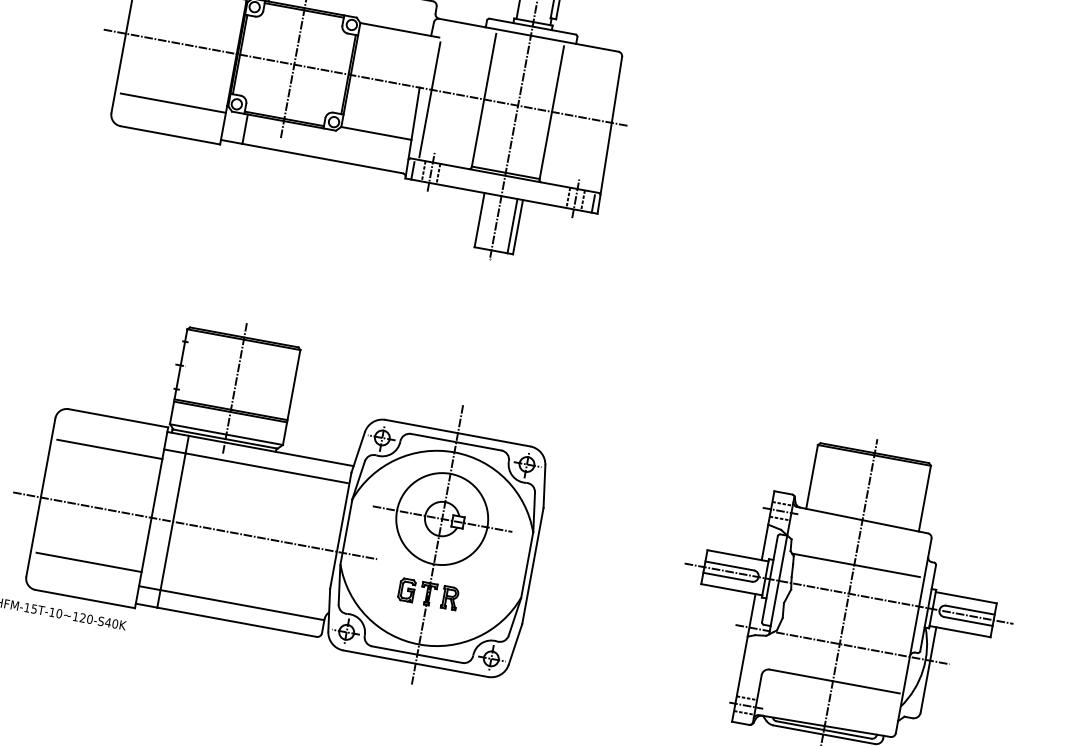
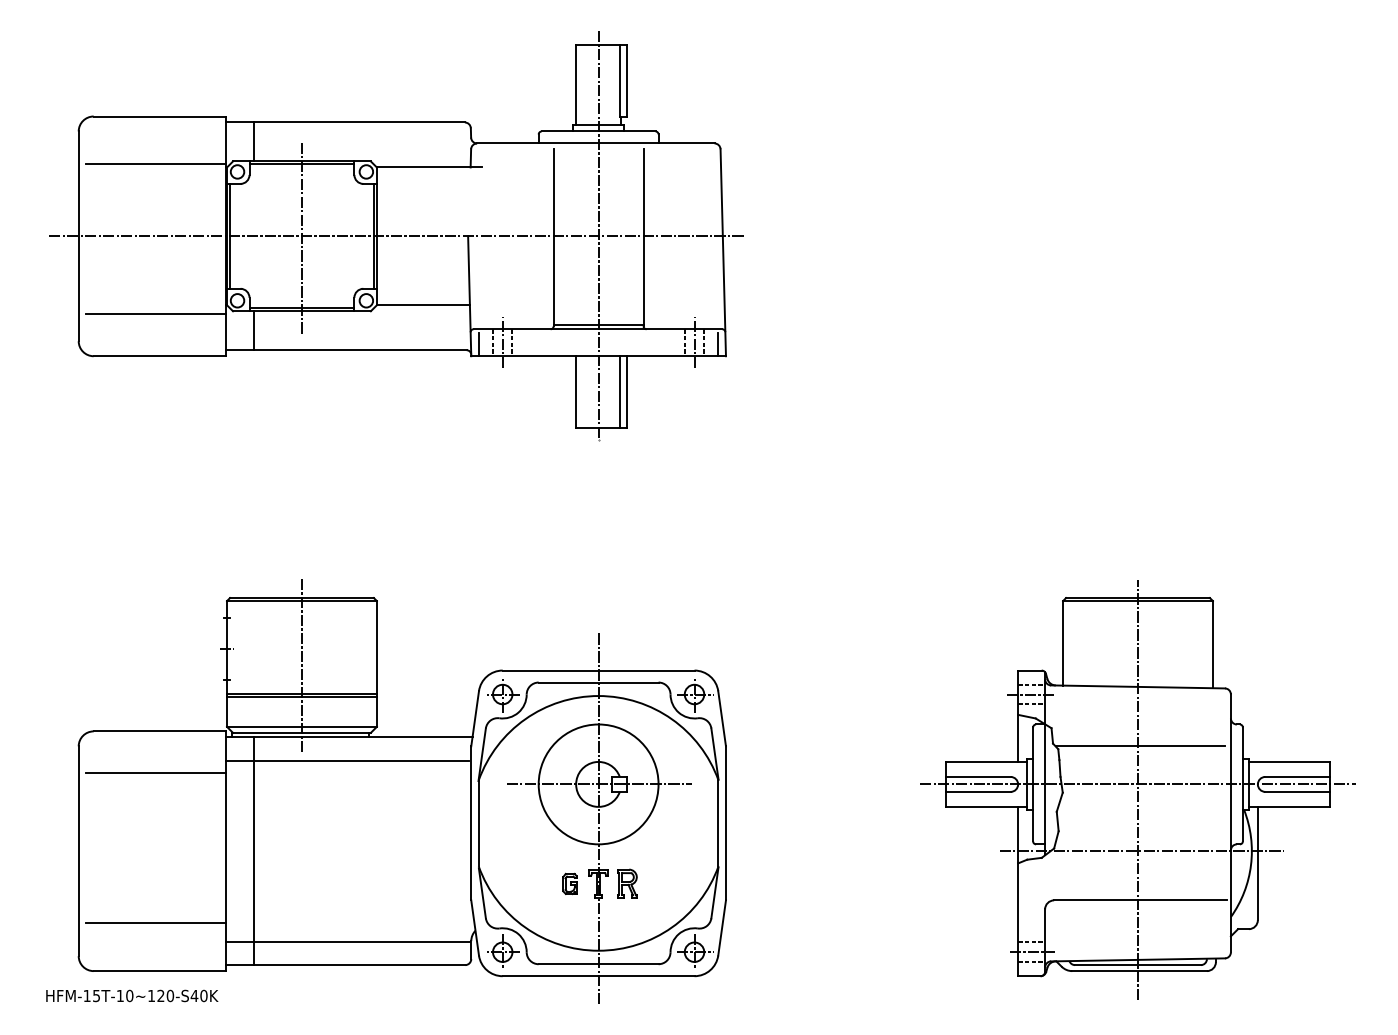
line: (430, 99) -> (484, 249), removed
line: (194, 525) -> (282, 851), removed
part: (406, 589) -> (569, 883), size x0.7

